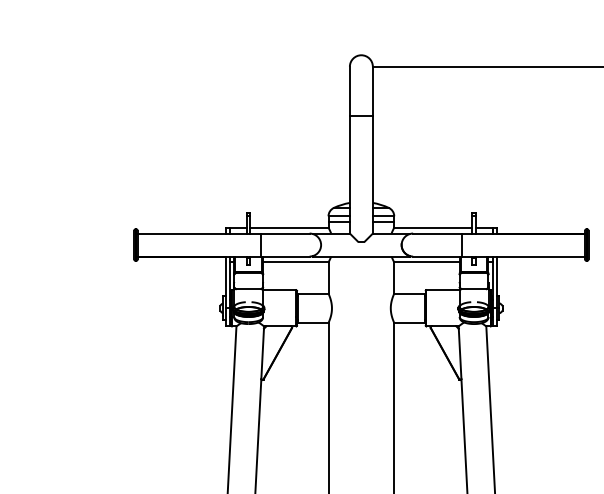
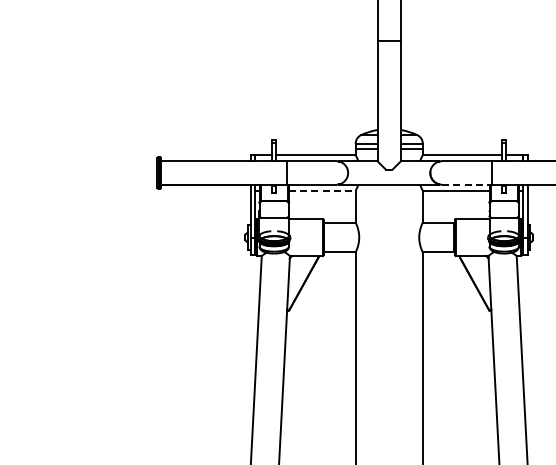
line: (438, 256) -> (467, 184), solid -> dashed
line: (295, 262) -> (322, 190), solid -> dashed

